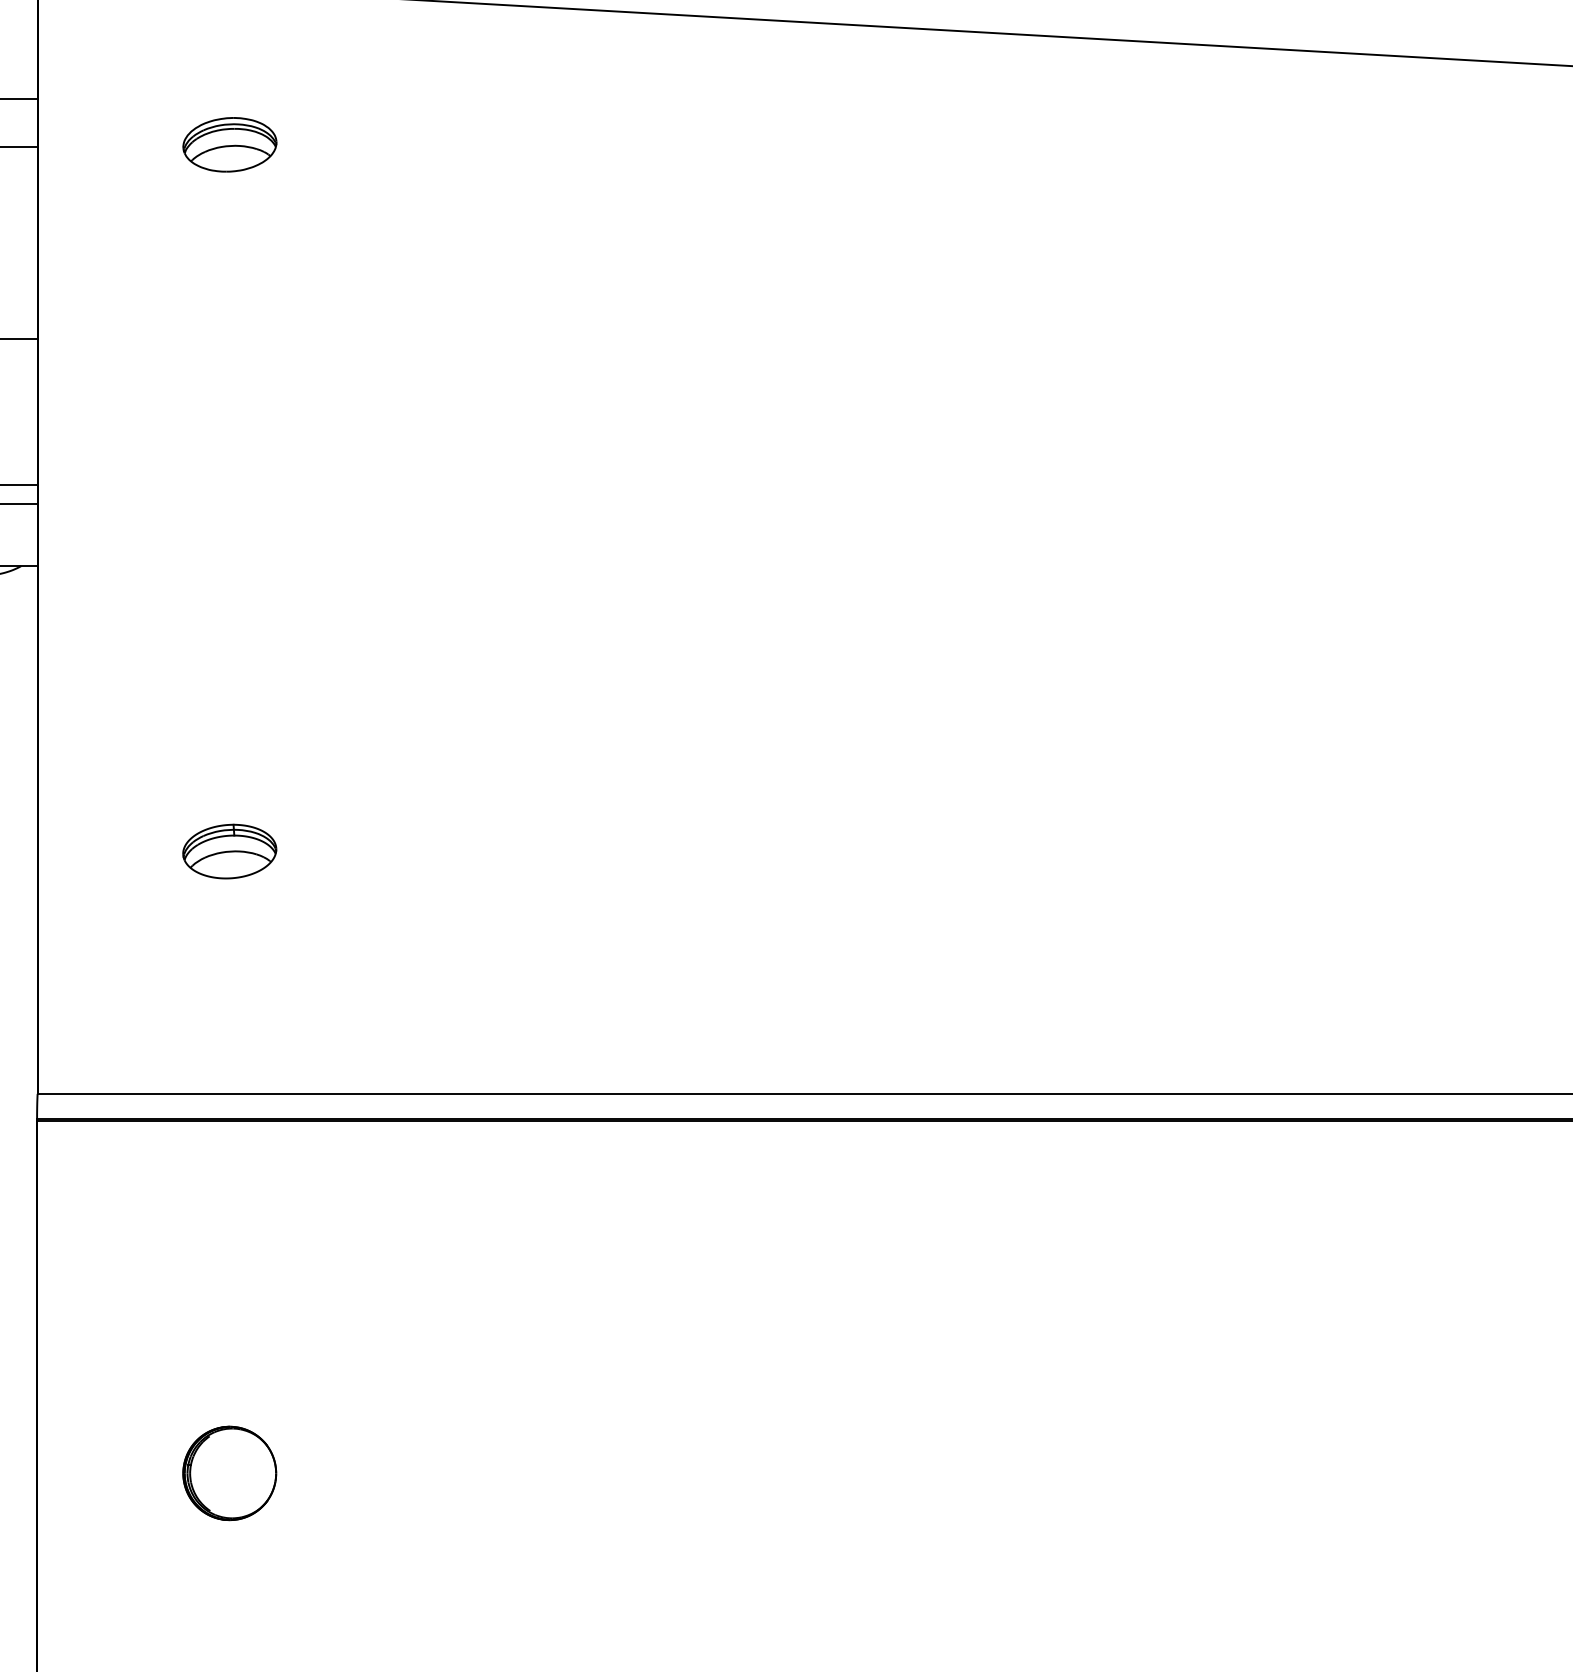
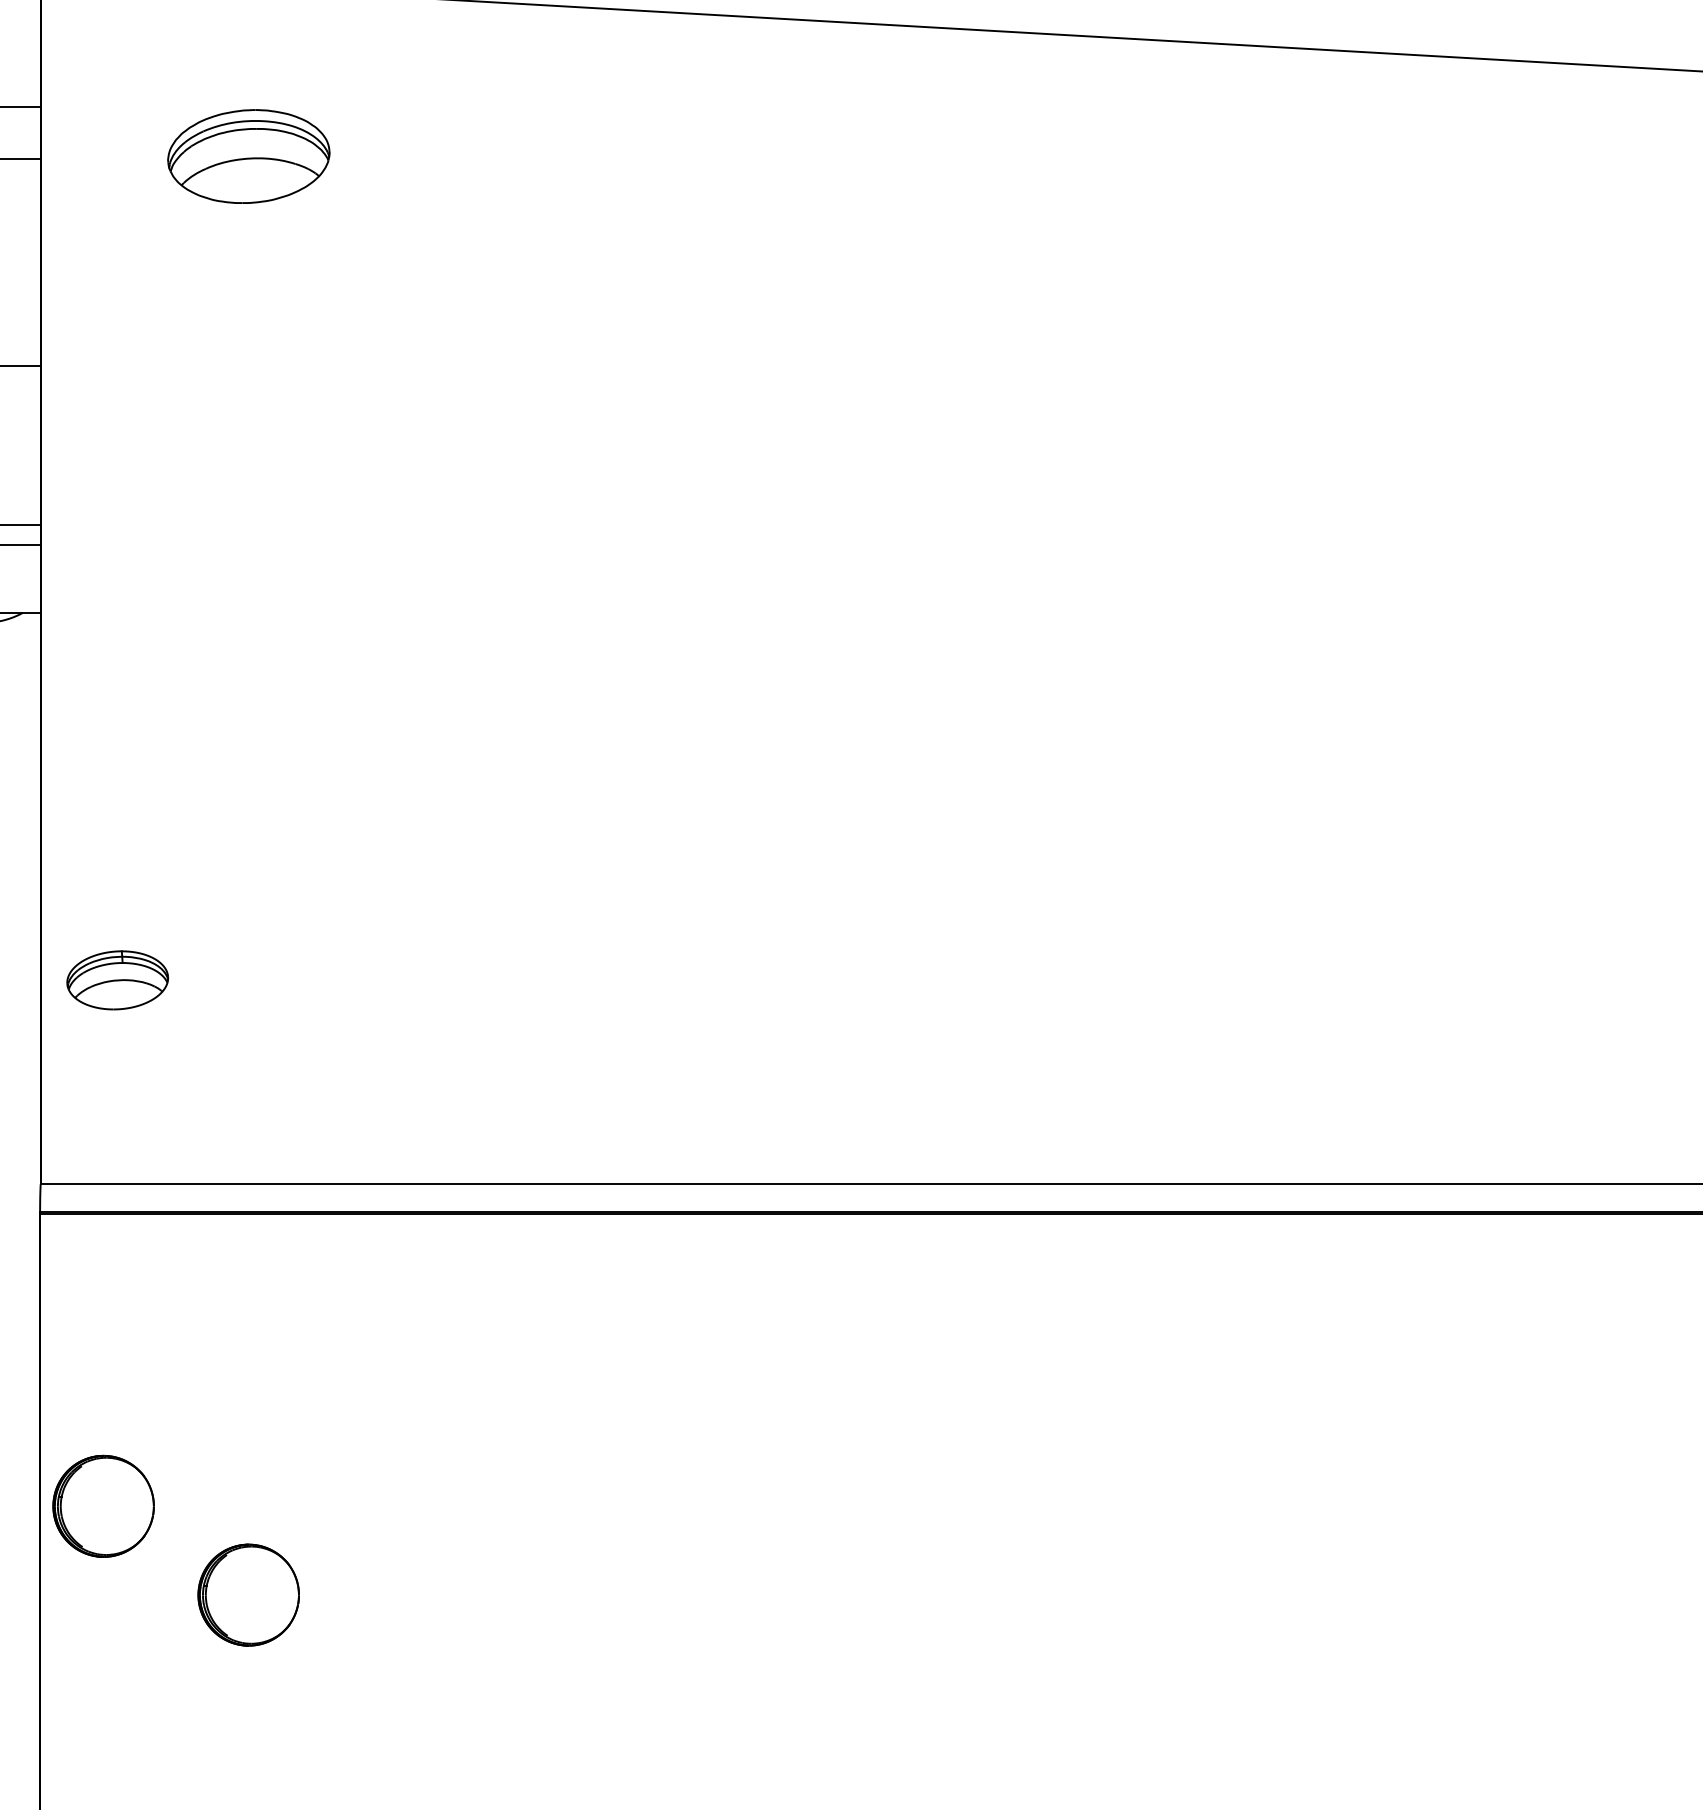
part: (229, 144) -> (248, 156), size x1.6
part: (229, 851) -> (117, 980), moved
part: (95, 1391) -> (103, 1506), added

